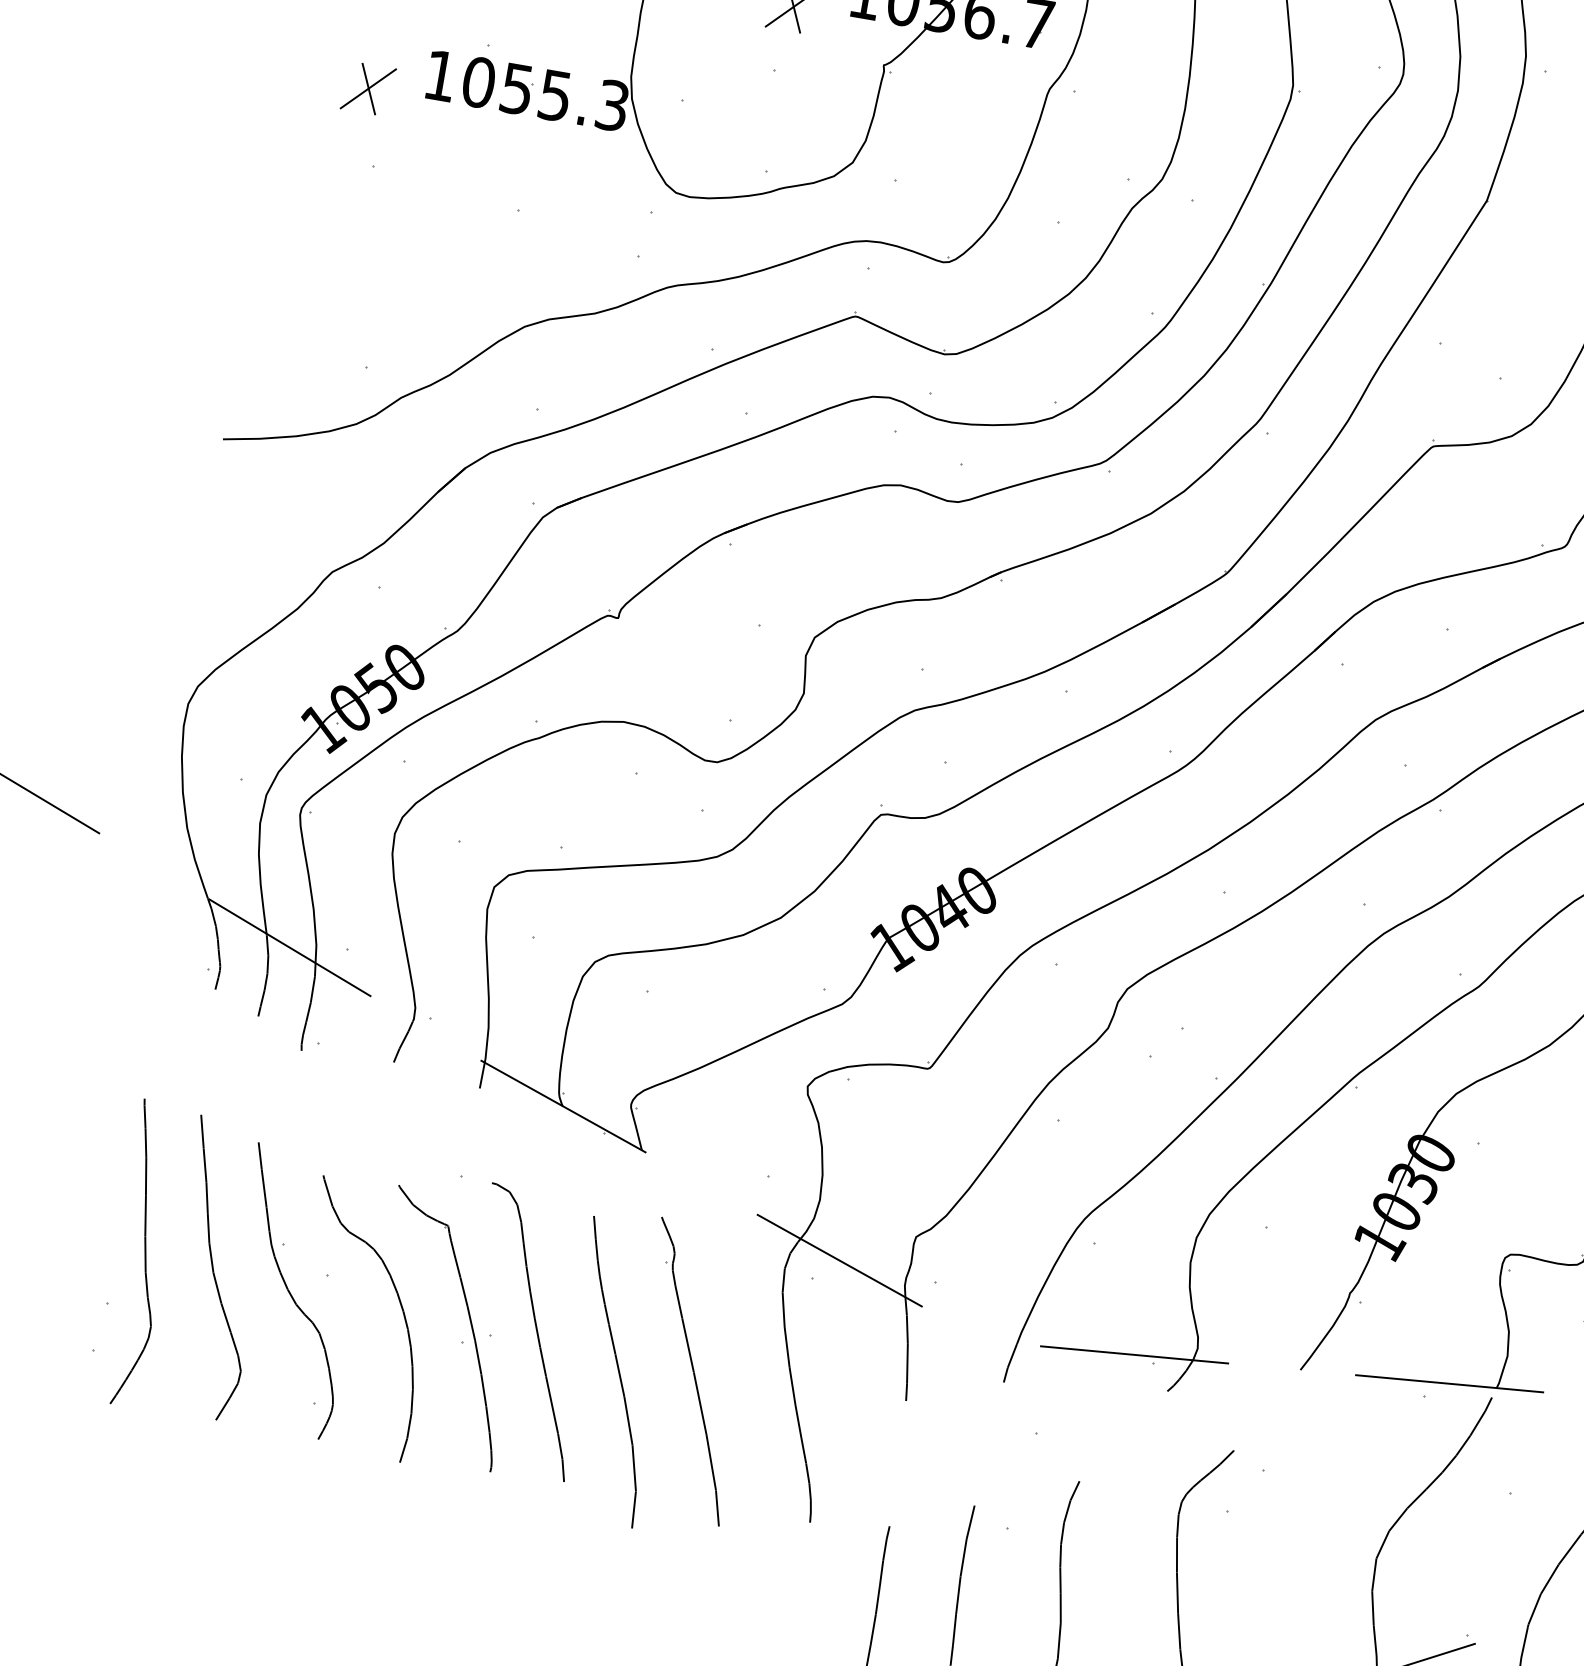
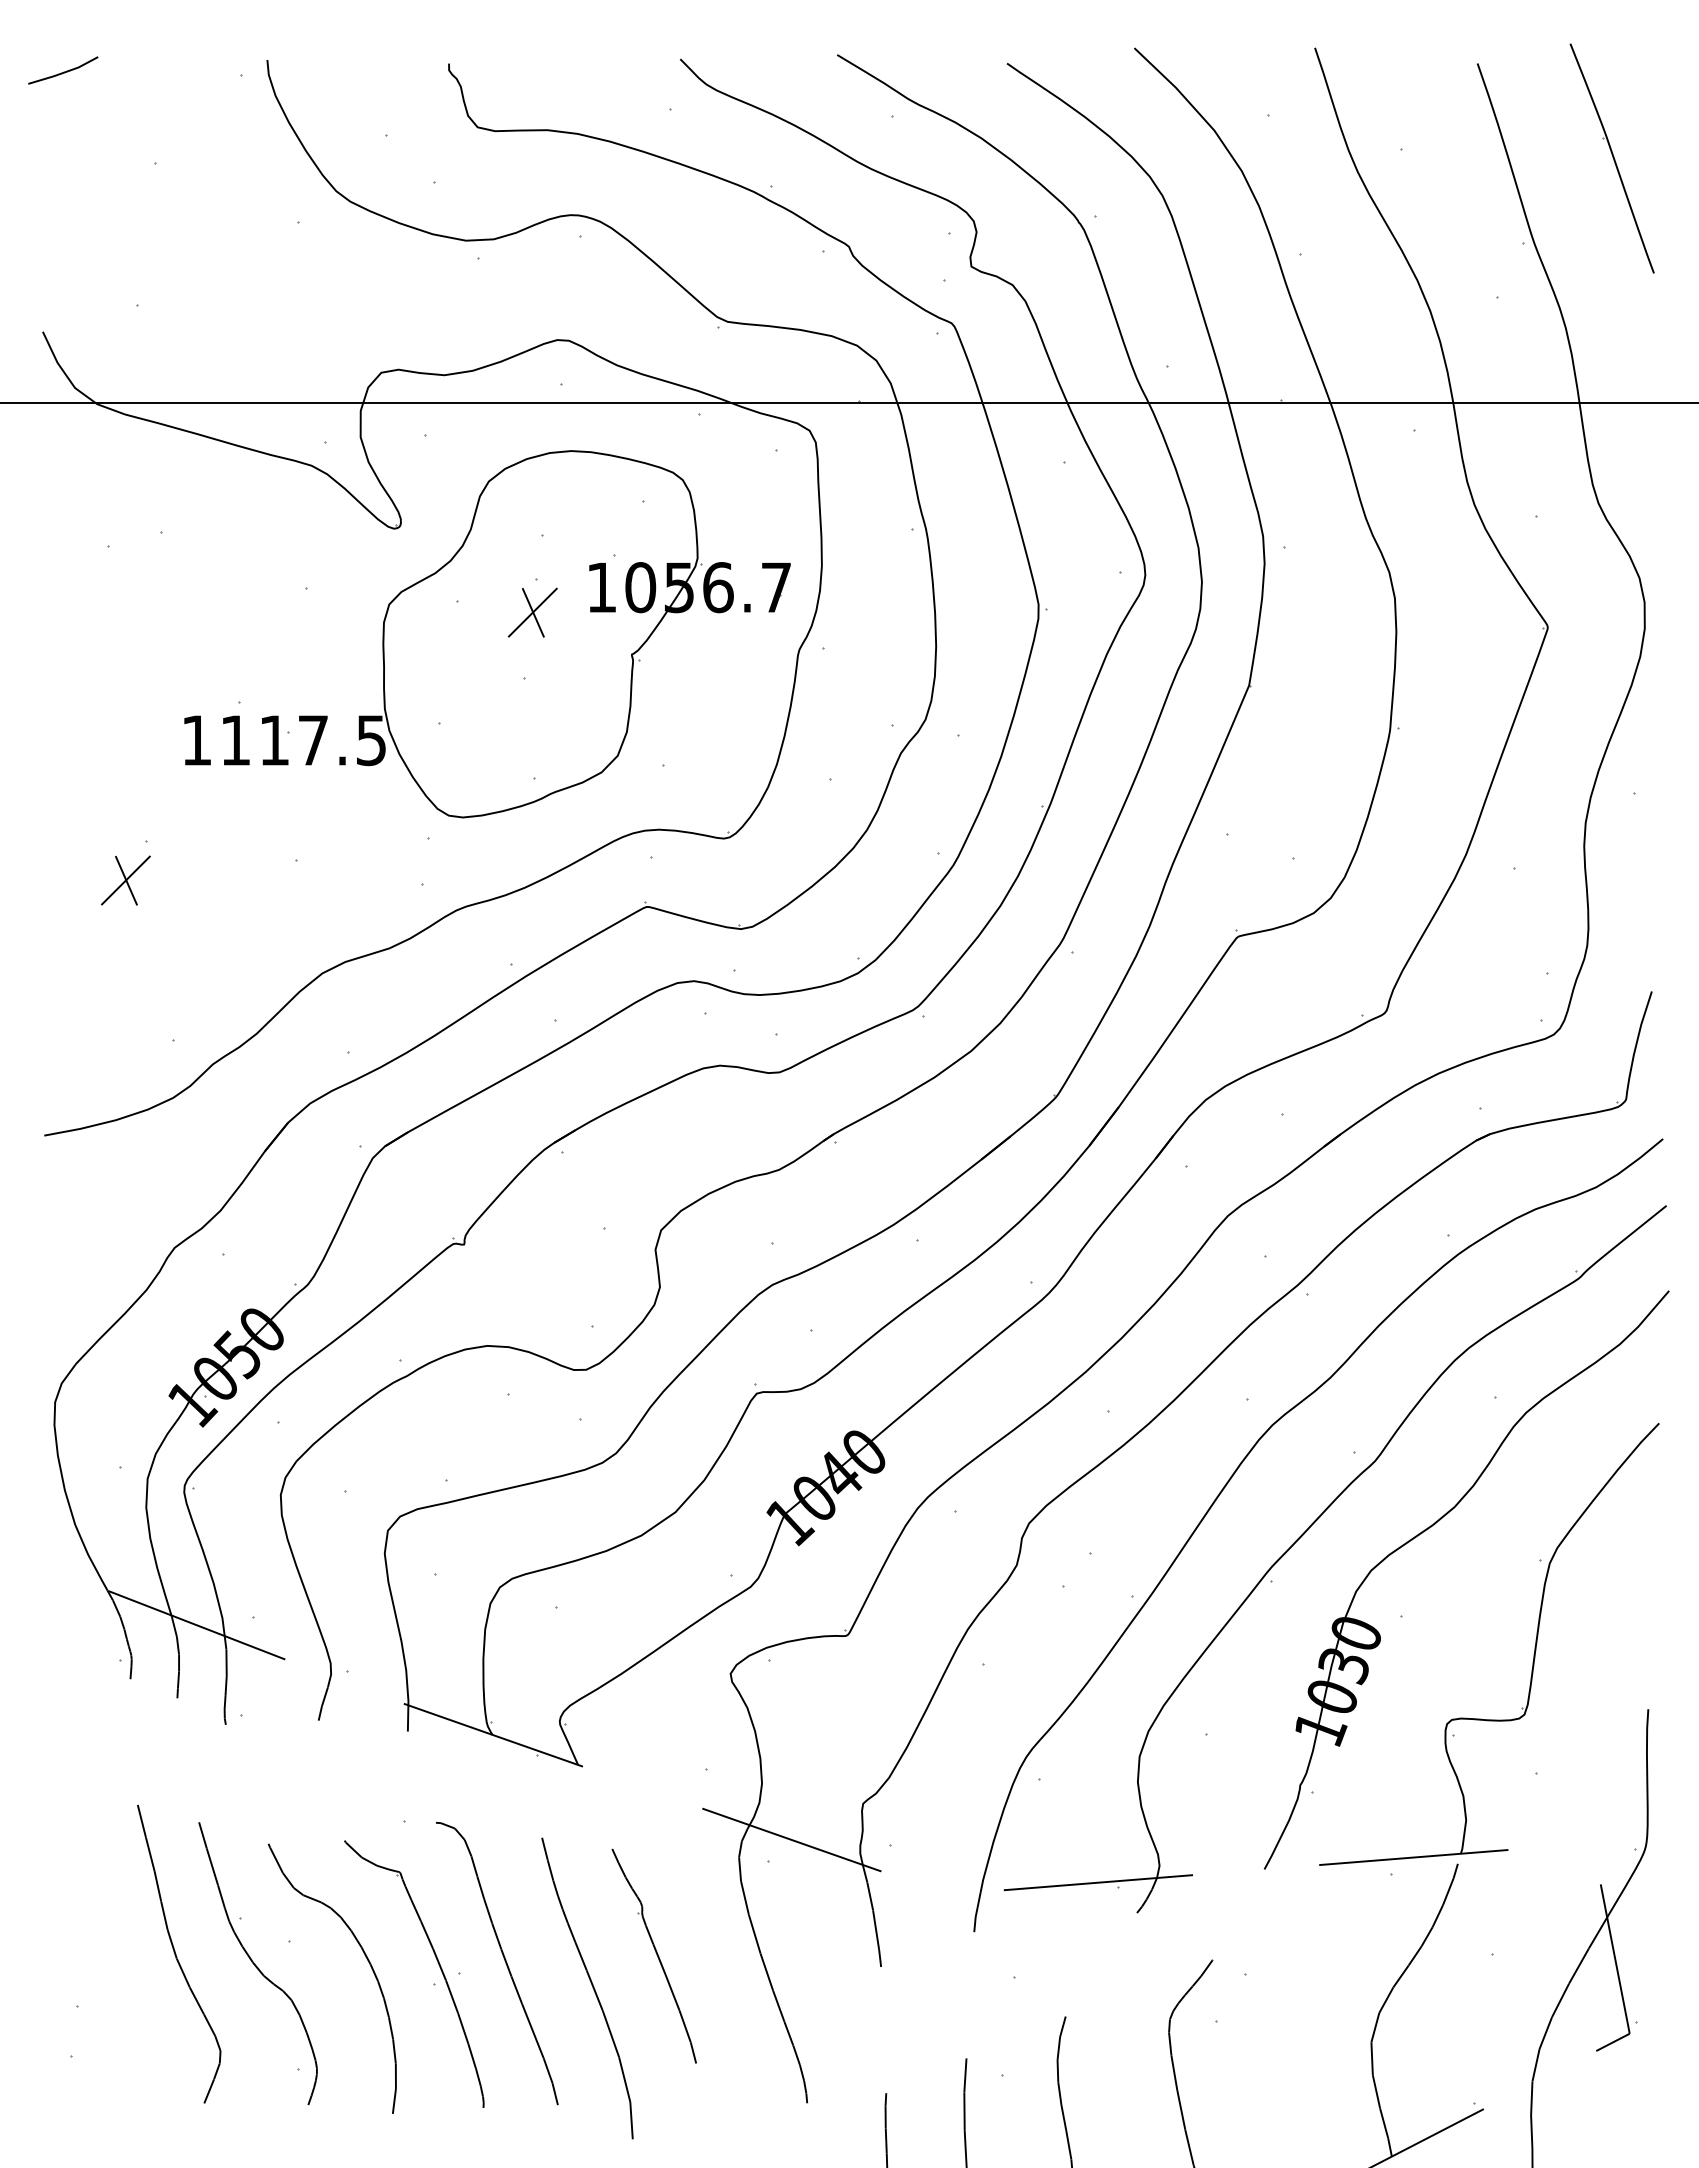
part: (367, 88) -> (125, 880), moved
text: (545, 94) -> (303, 740), 1055.3 -> 1117.5
curve: (144, 1253) -> (105, 1951), removed
part: (690, 1371) -> (663, 1974), size x0.6

